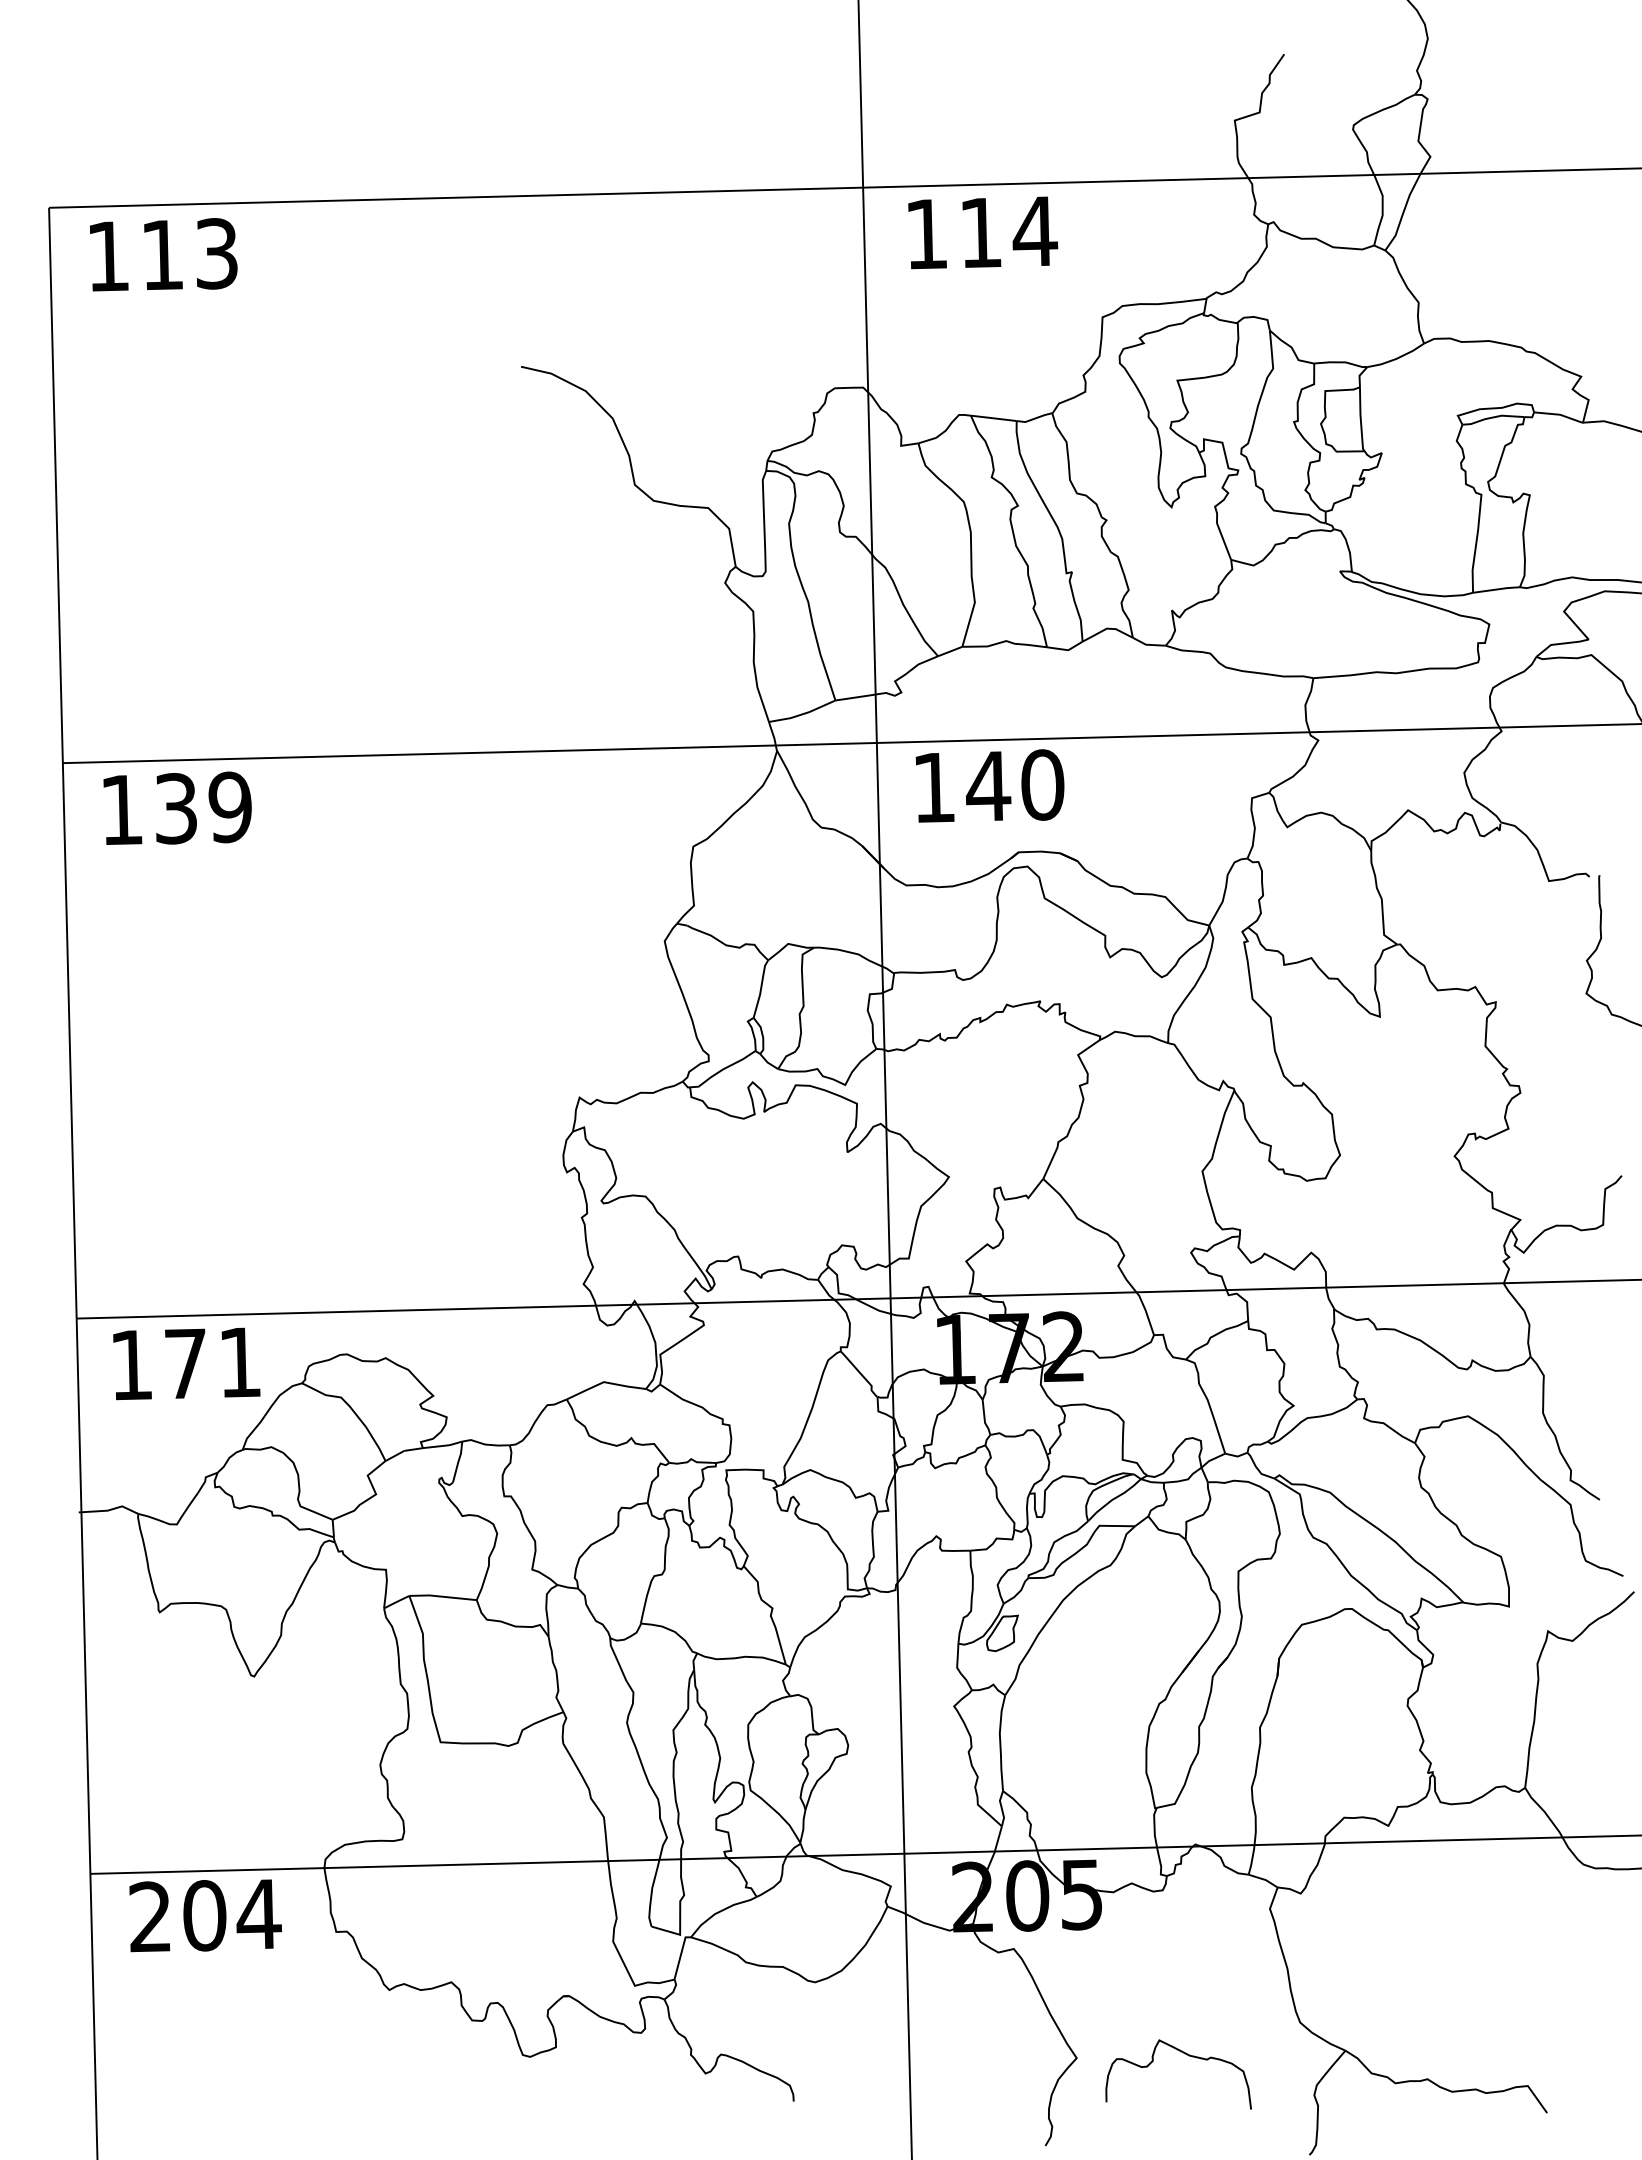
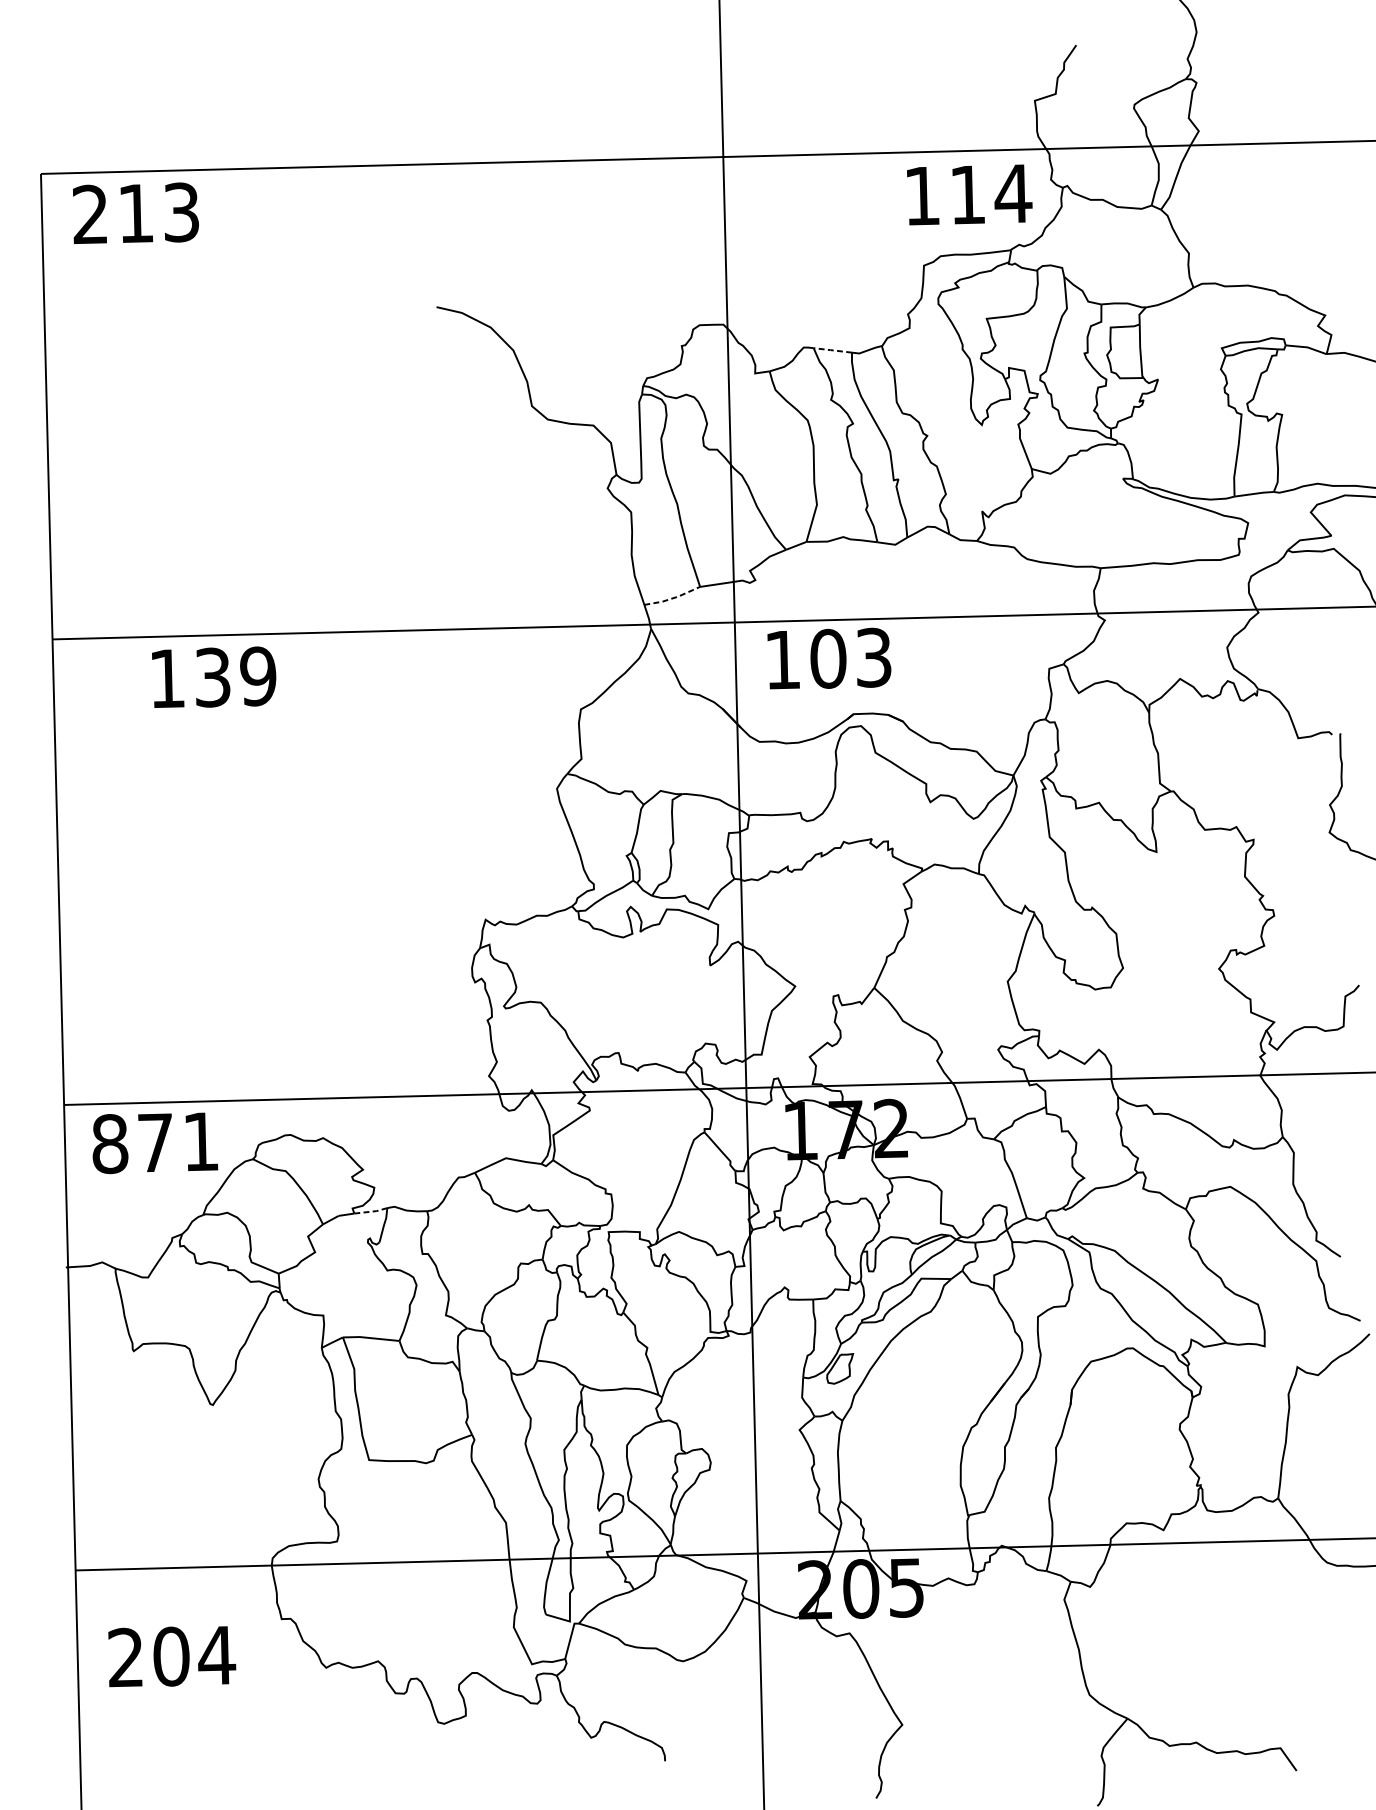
text: (983, 232) -> (970, 194), moved
text: (107, 255) -> (89, 213), 113 -> 213
line: (993, 418) -> (832, 350), solid -> dashed
line: (802, 714) -> (672, 598), solid -> dashed
text: (1015, 785) -> (851, 658), 140 -> 103
text: (177, 807) -> (213, 676), moved
text: (131, 1365) -> (110, 1144), 171 -> 871
line: (443, 1445) -> (371, 1211), solid -> dashed
text: (205, 1915) -> (172, 1656), moved
curve: (1187, 2055) -> (995, 1722), removed

